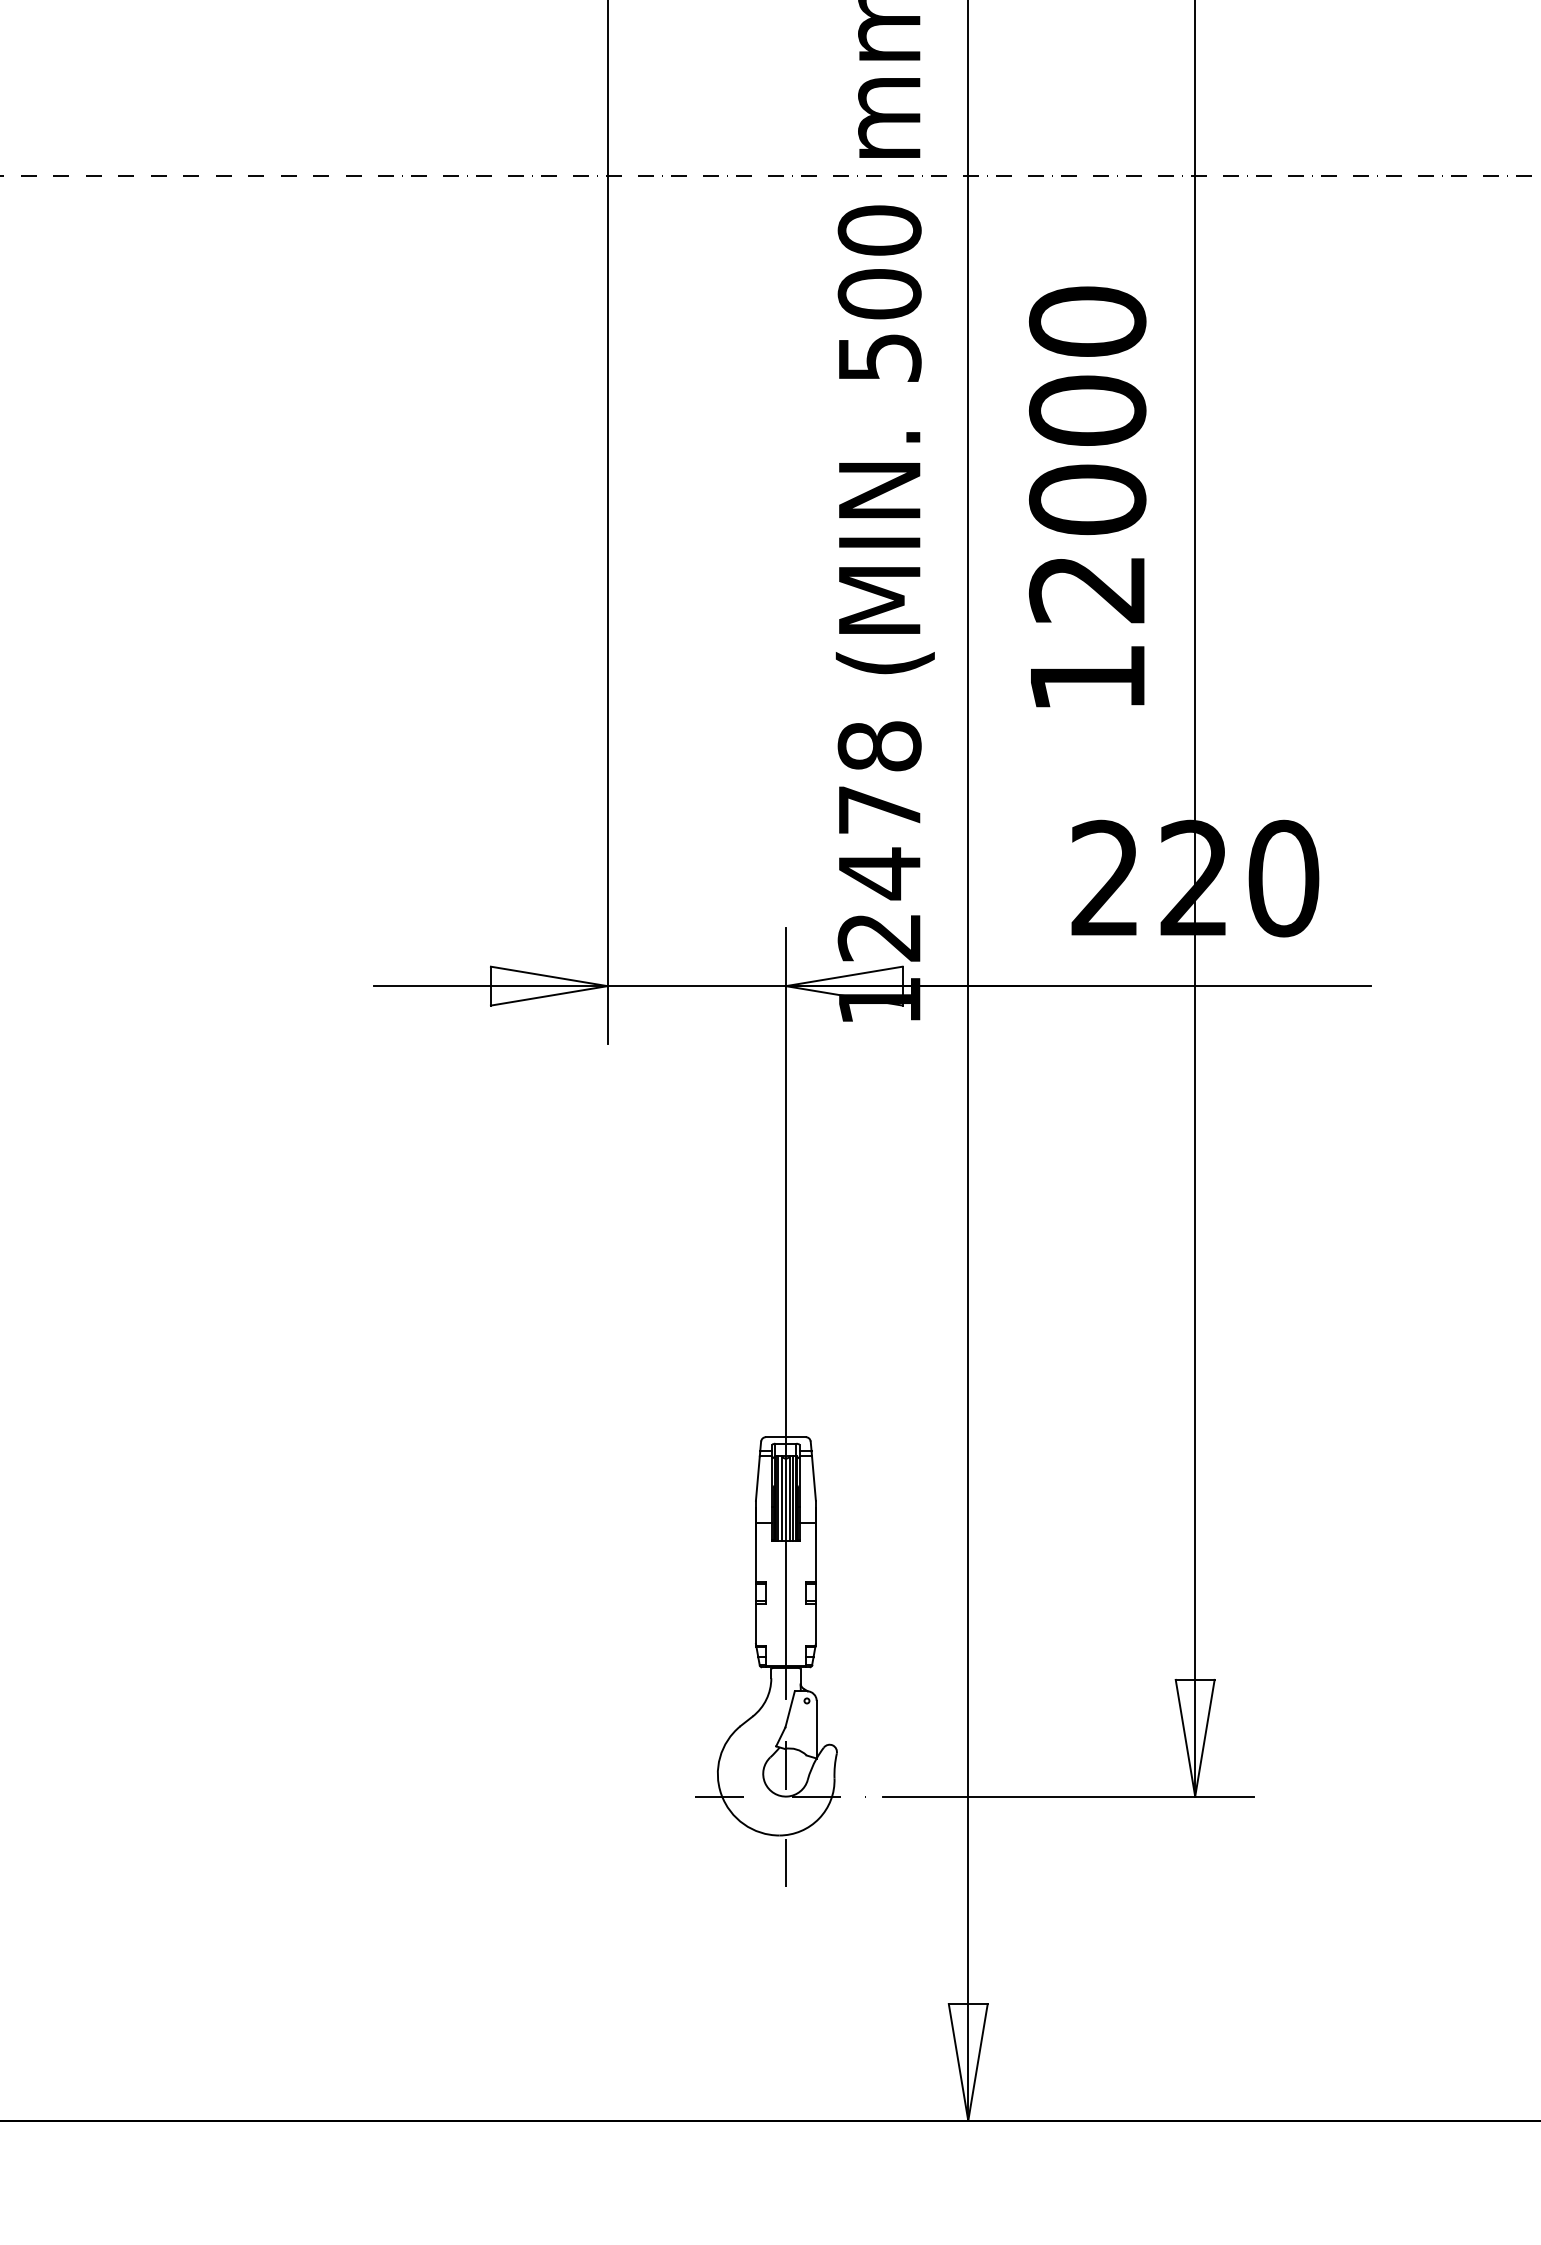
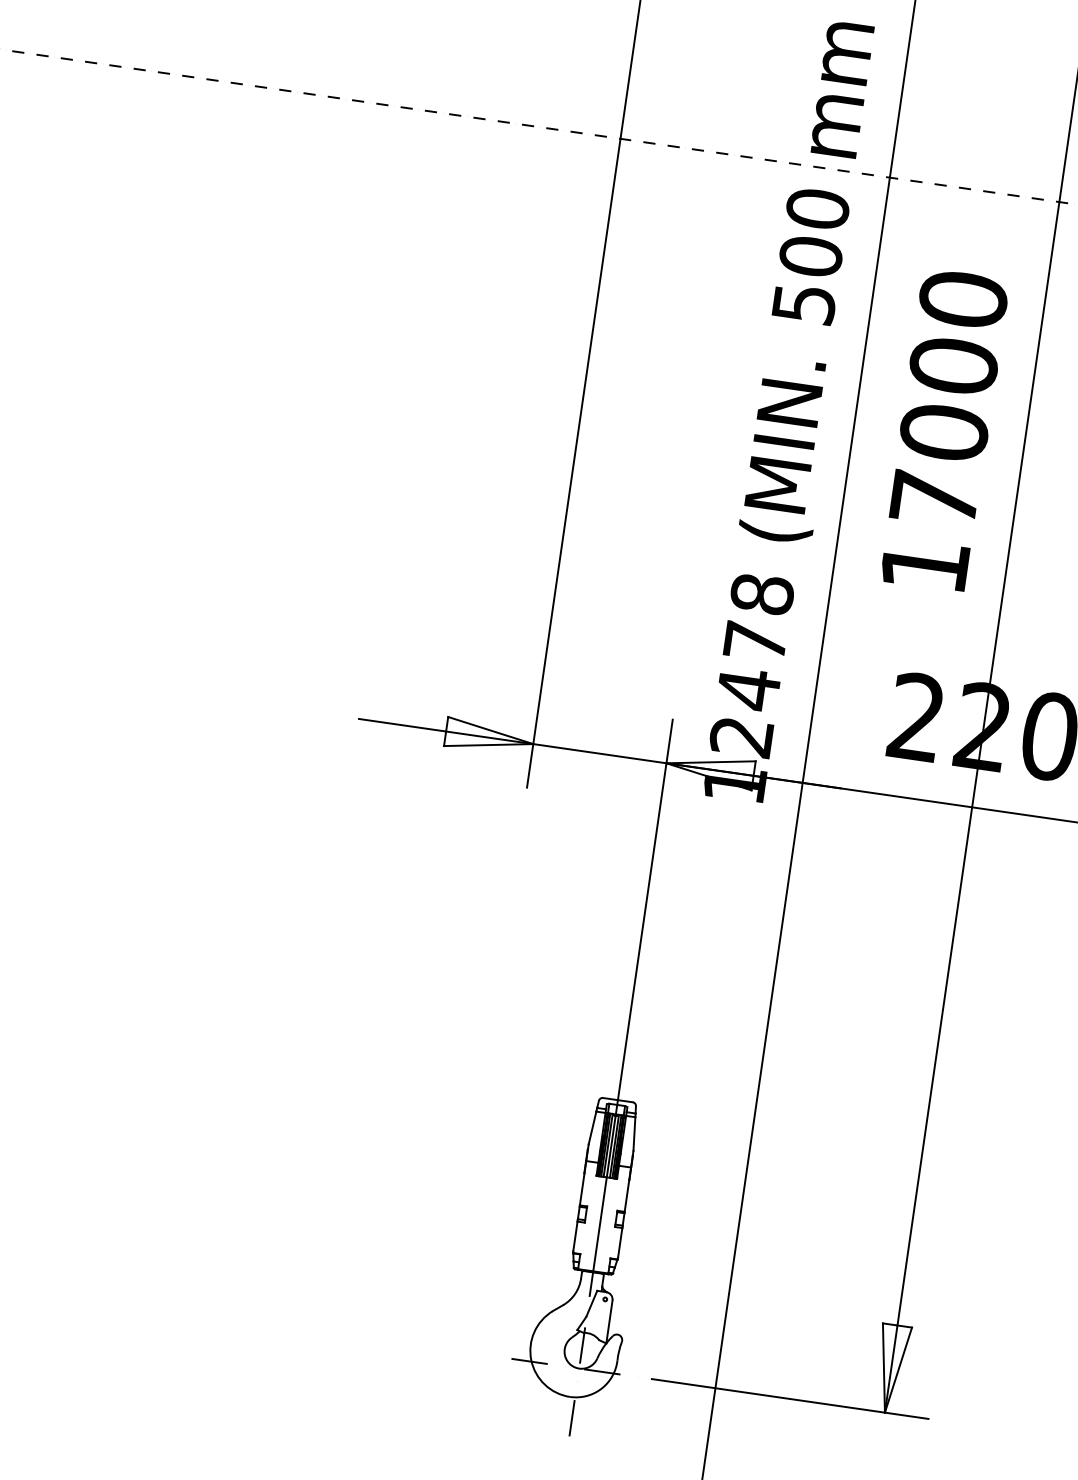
text: (1086, 589) -> (933, 499), 12000 -> 17000

